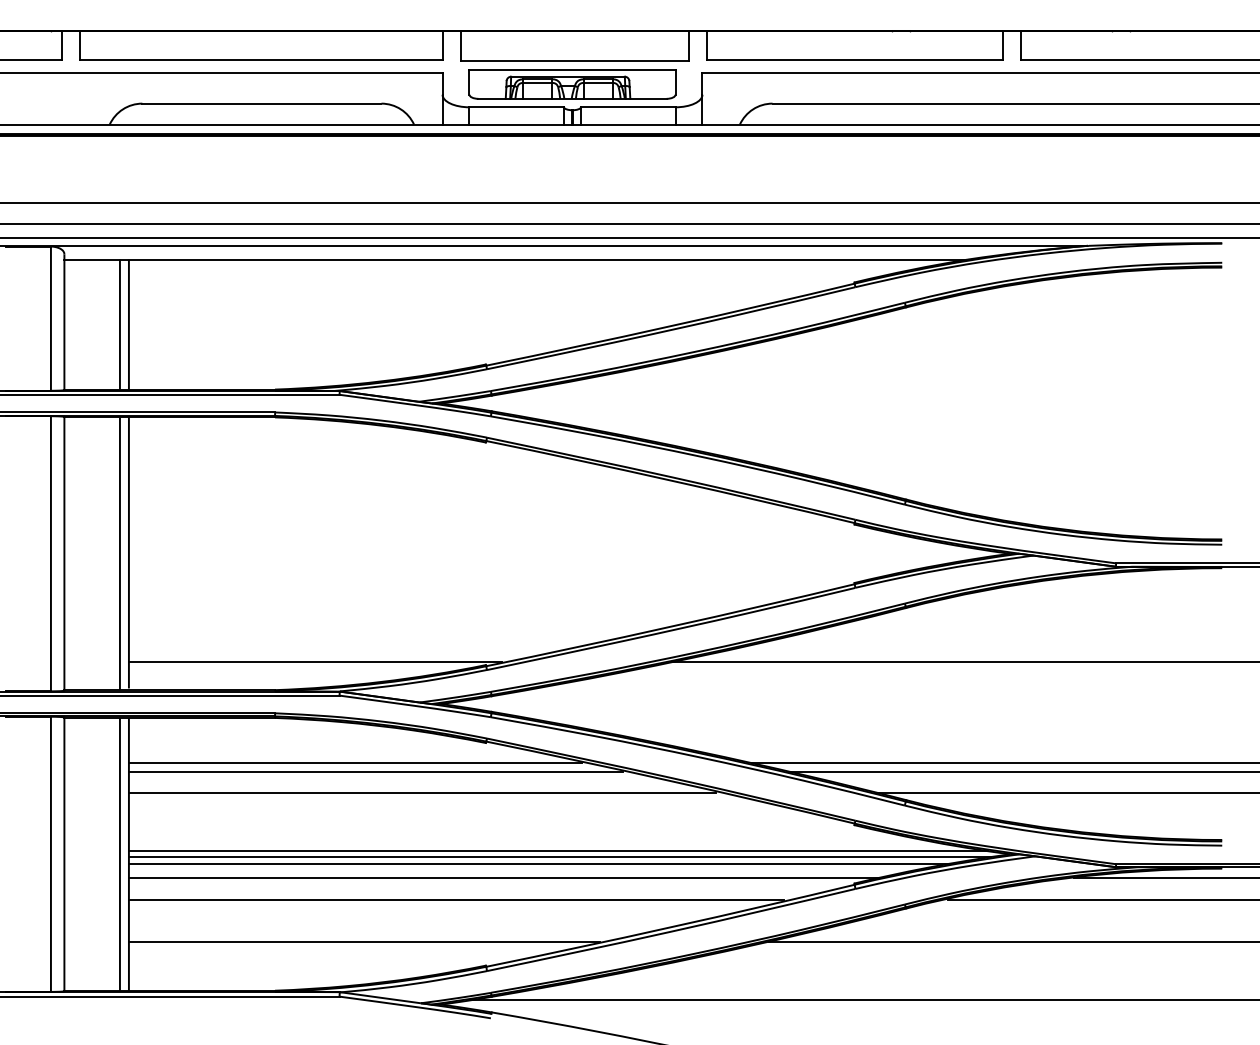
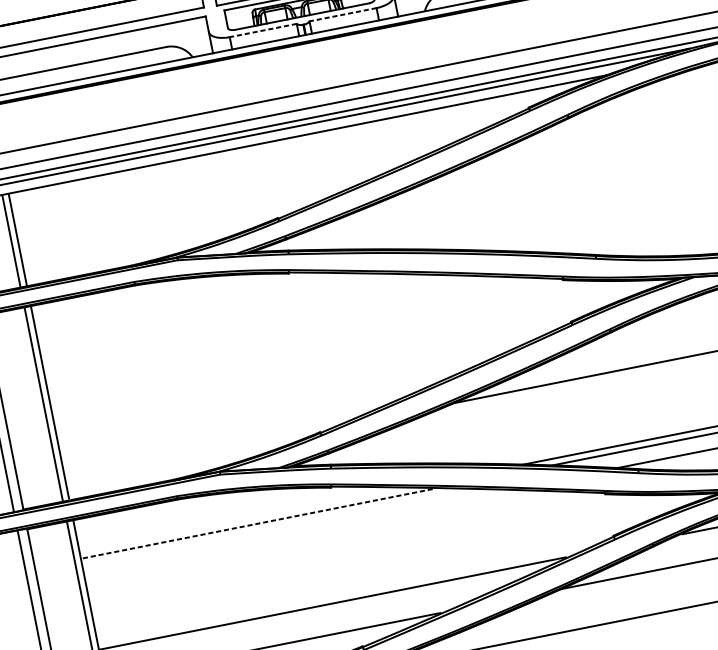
line: (516, 107) -> (263, 30), solid -> dashed
line: (628, 107) -> (343, 14), solid -> dashed
line: (315, 661) -> (198, 453), removed
line: (354, 763) -> (240, 520), removed
line: (375, 772) -> (256, 524), solid -> dashed
line: (422, 793) -> (293, 532), removed
line: (558, 851) -> (398, 554), removed
line: (559, 857) -> (399, 558), removed
line: (539, 863) -> (386, 565), removed
line: (503, 878) -> (362, 581), removed

